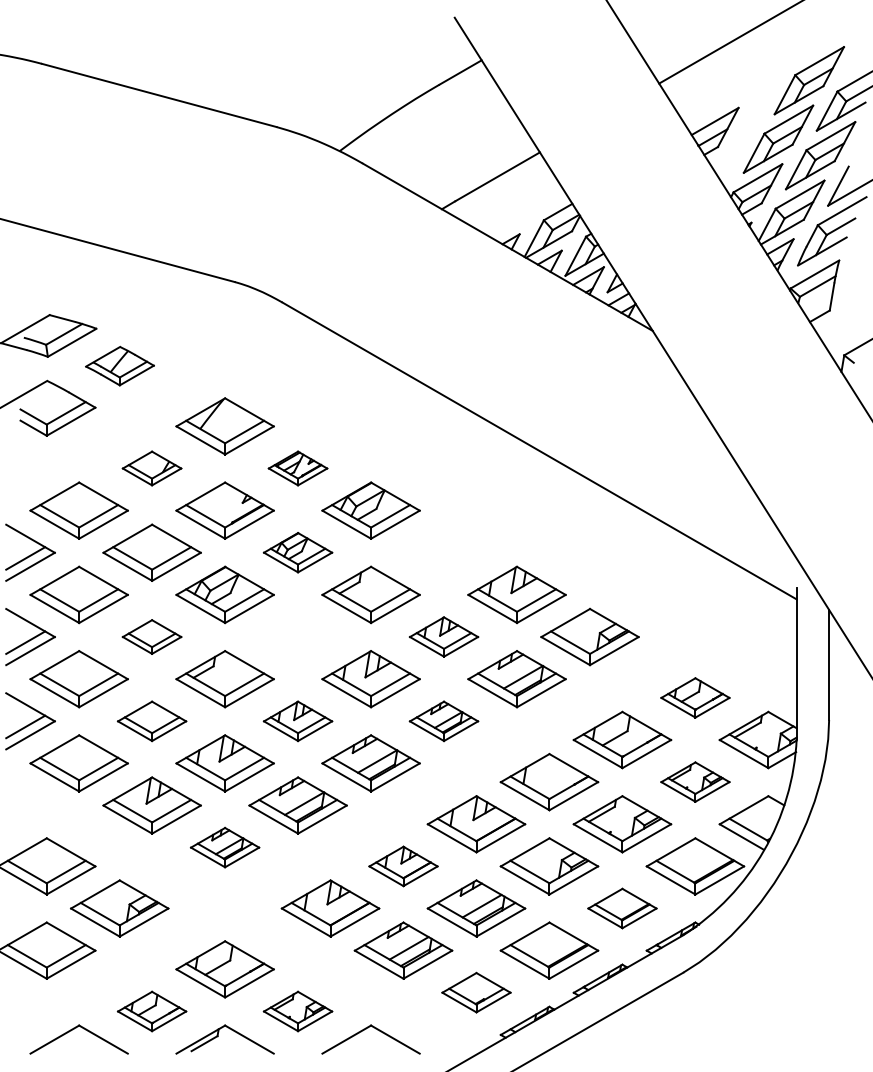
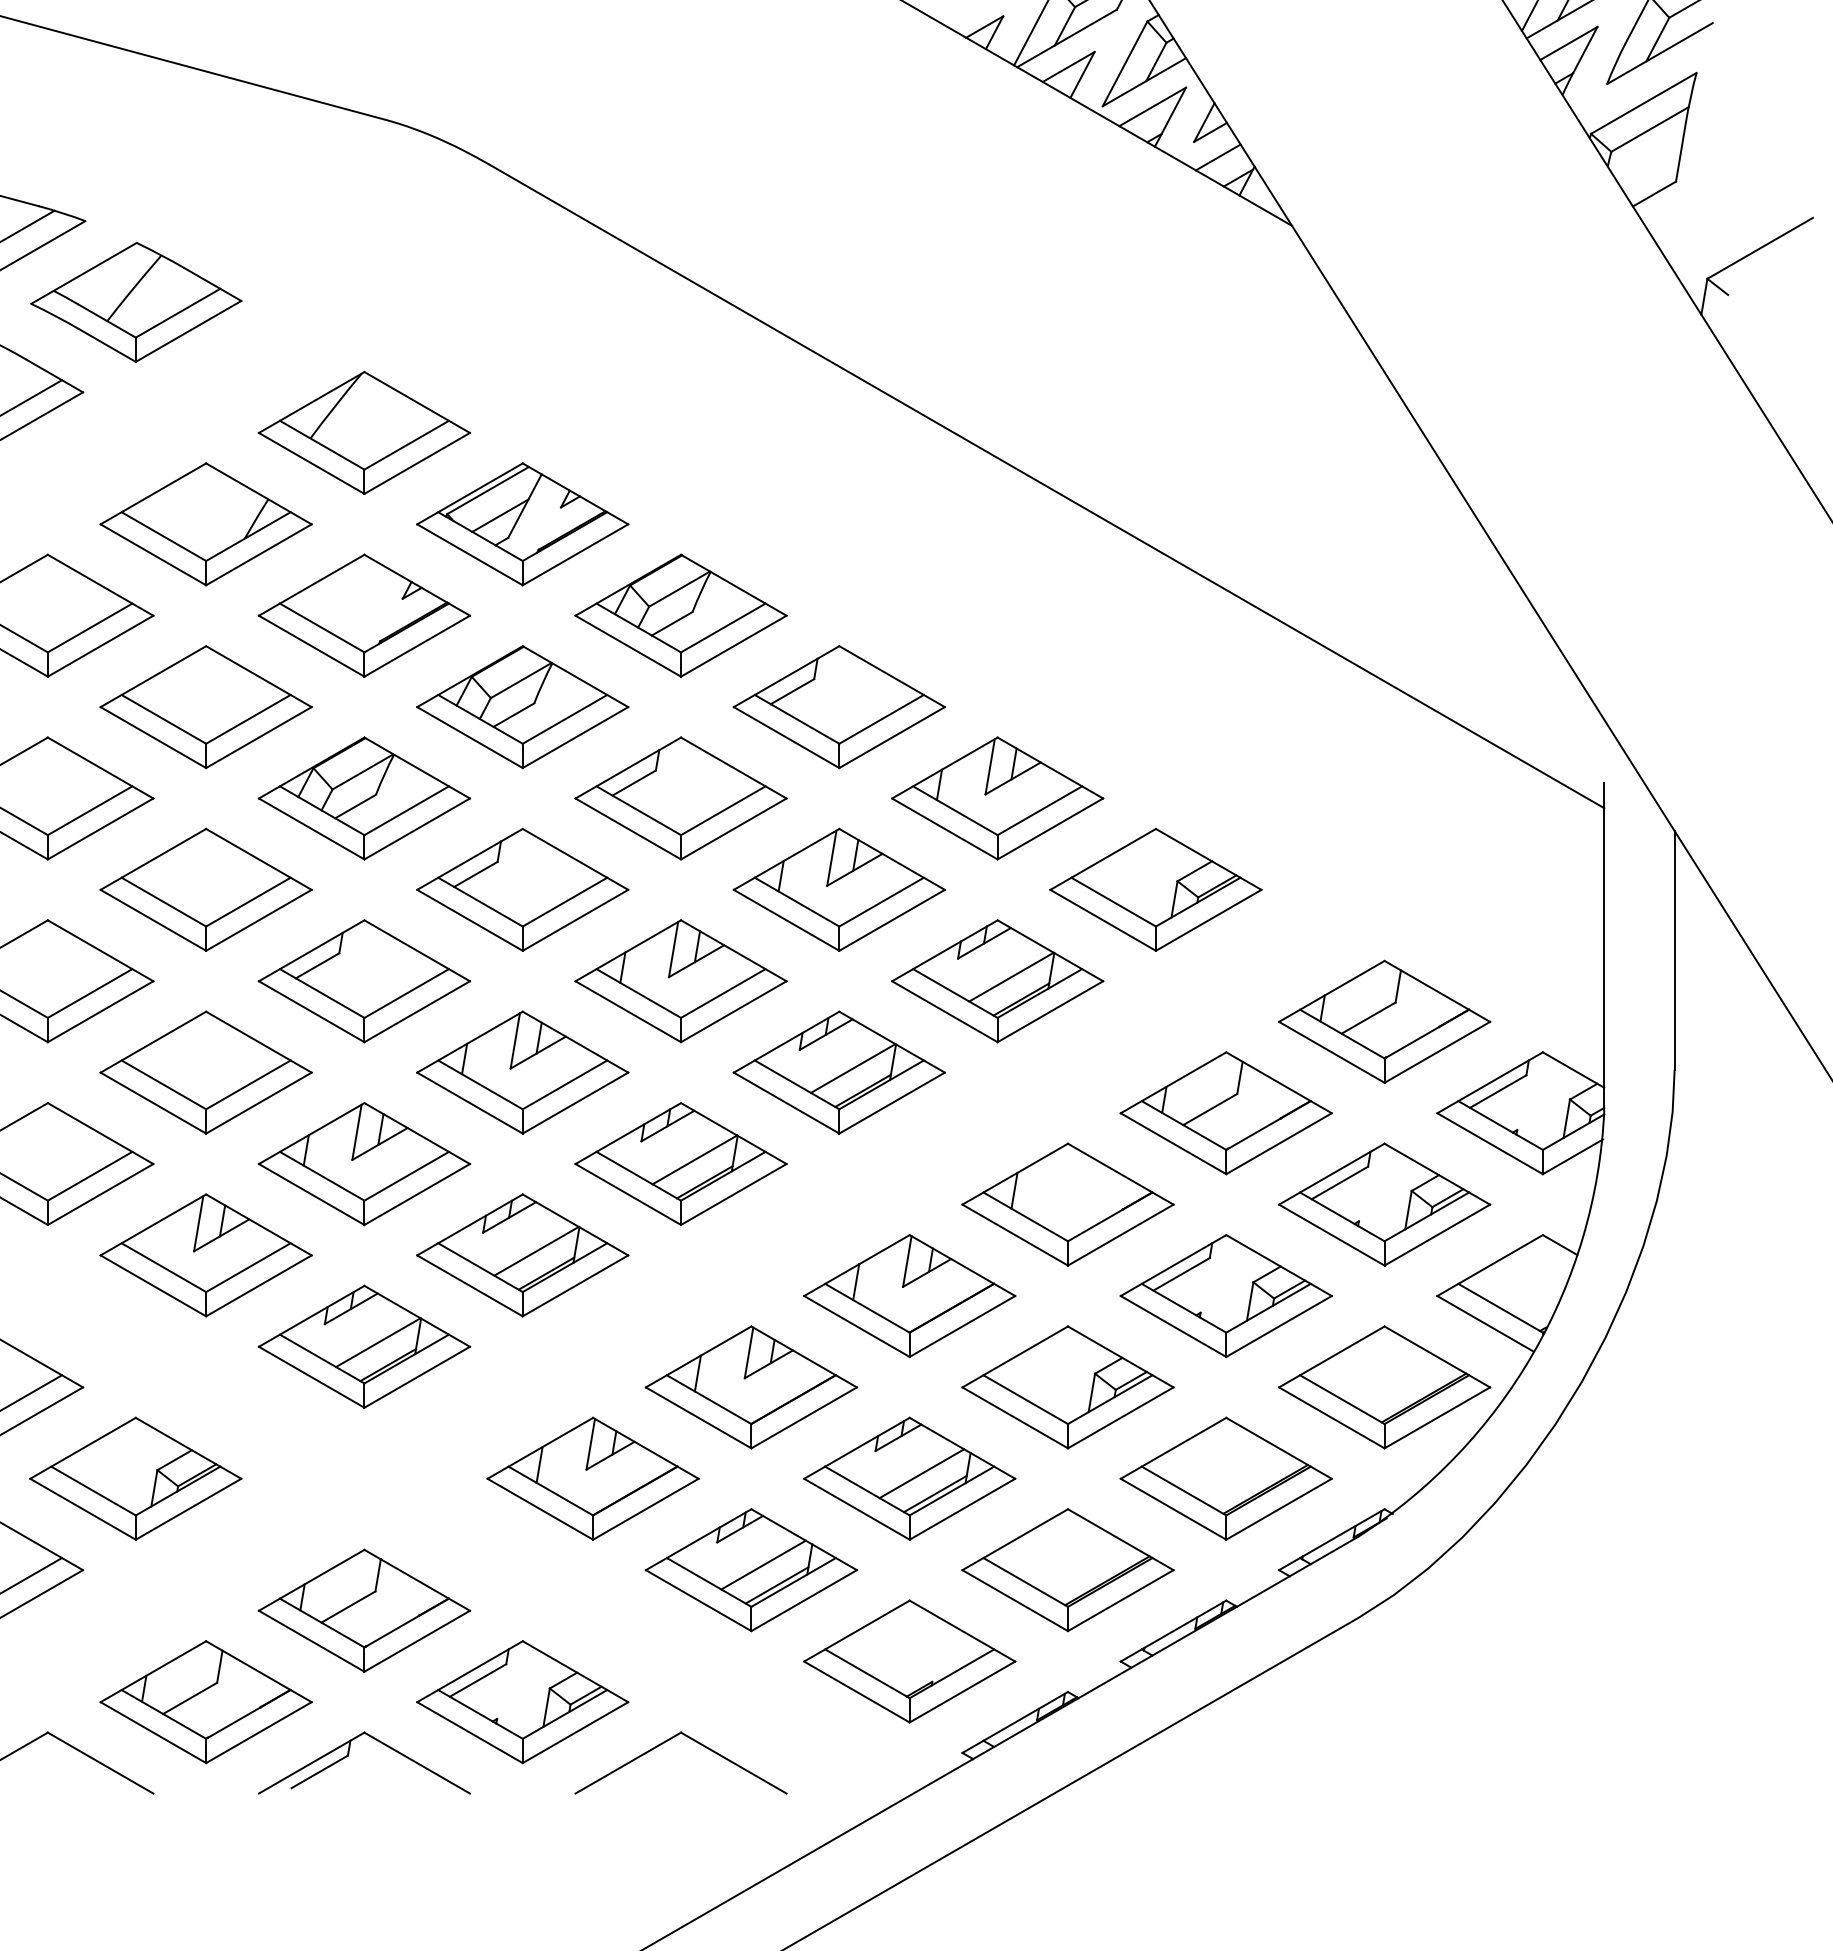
part: (119, 365) -> (135, 300), size x1.43
part: (151, 468) -> (204, 524), size x1.67
part: (297, 468) -> (521, 524), size x1.67
part: (297, 552) -> (521, 706), size x1.43
part: (443, 552) -> (838, 706), added
part: (151, 636) -> (204, 888), size x1.67
part: (297, 636) -> (521, 888), added
part: (443, 636) -> (838, 888), size x1.43
part: (695, 697) -> (1384, 1020), size x1.43
part: (151, 721) -> (204, 1073), size x1.43
part: (297, 721) -> (521, 1073), size x1.43
part: (443, 721) -> (838, 1073), size x1.43
part: (695, 781) -> (1384, 1203), size x1.43
part: (224, 847) -> (363, 1346), size x1.43
part: (403, 866) -> (751, 1387), size x1.43
part: (622, 908) -> (1226, 1478), size x1.43
part: (476, 992) -> (909, 1660), size x1.43
part: (151, 1011) -> (204, 1702), size x1.43
part: (297, 1011) -> (521, 1702), size x1.43

